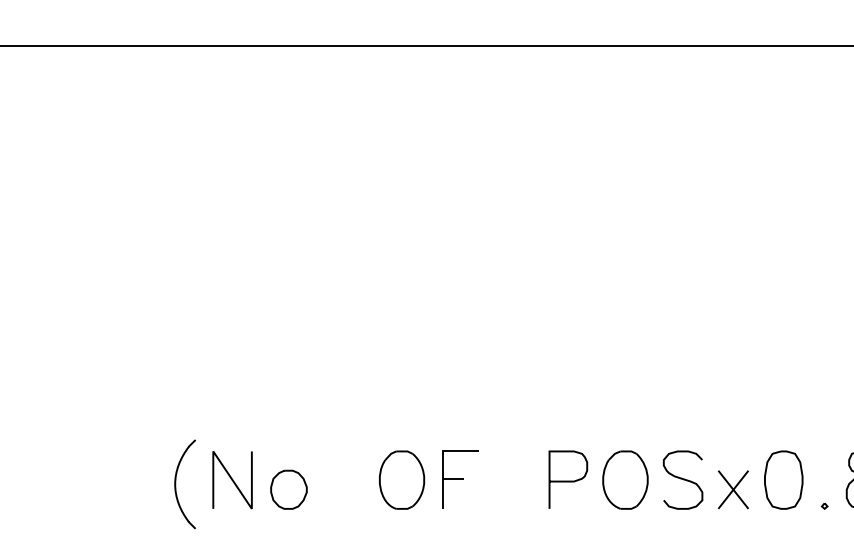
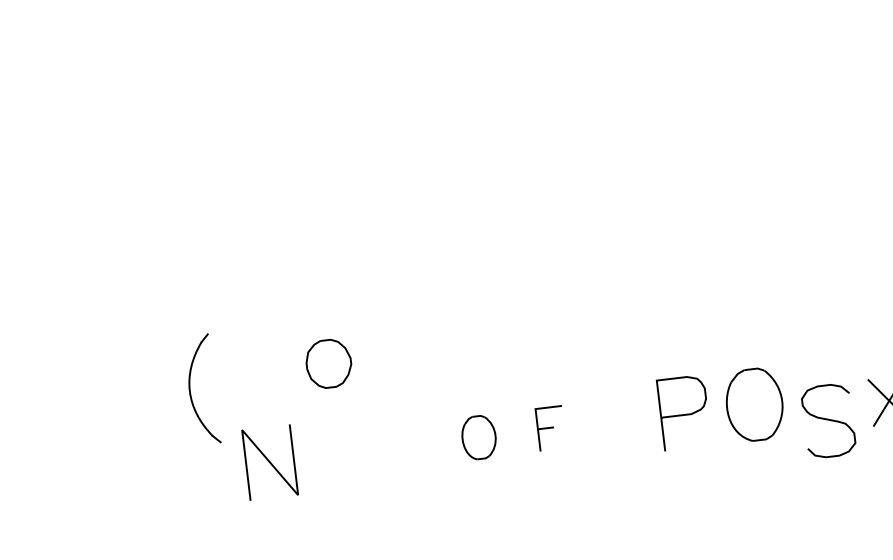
part: (401, 479) -> (478, 436), size x0.6
part: (460, 479) -> (551, 428), size x0.6
curve: (682, 479) -> (827, 420), moved
part: (176, 484) -> (191, 391), moved
part: (288, 489) -> (328, 363), moved

